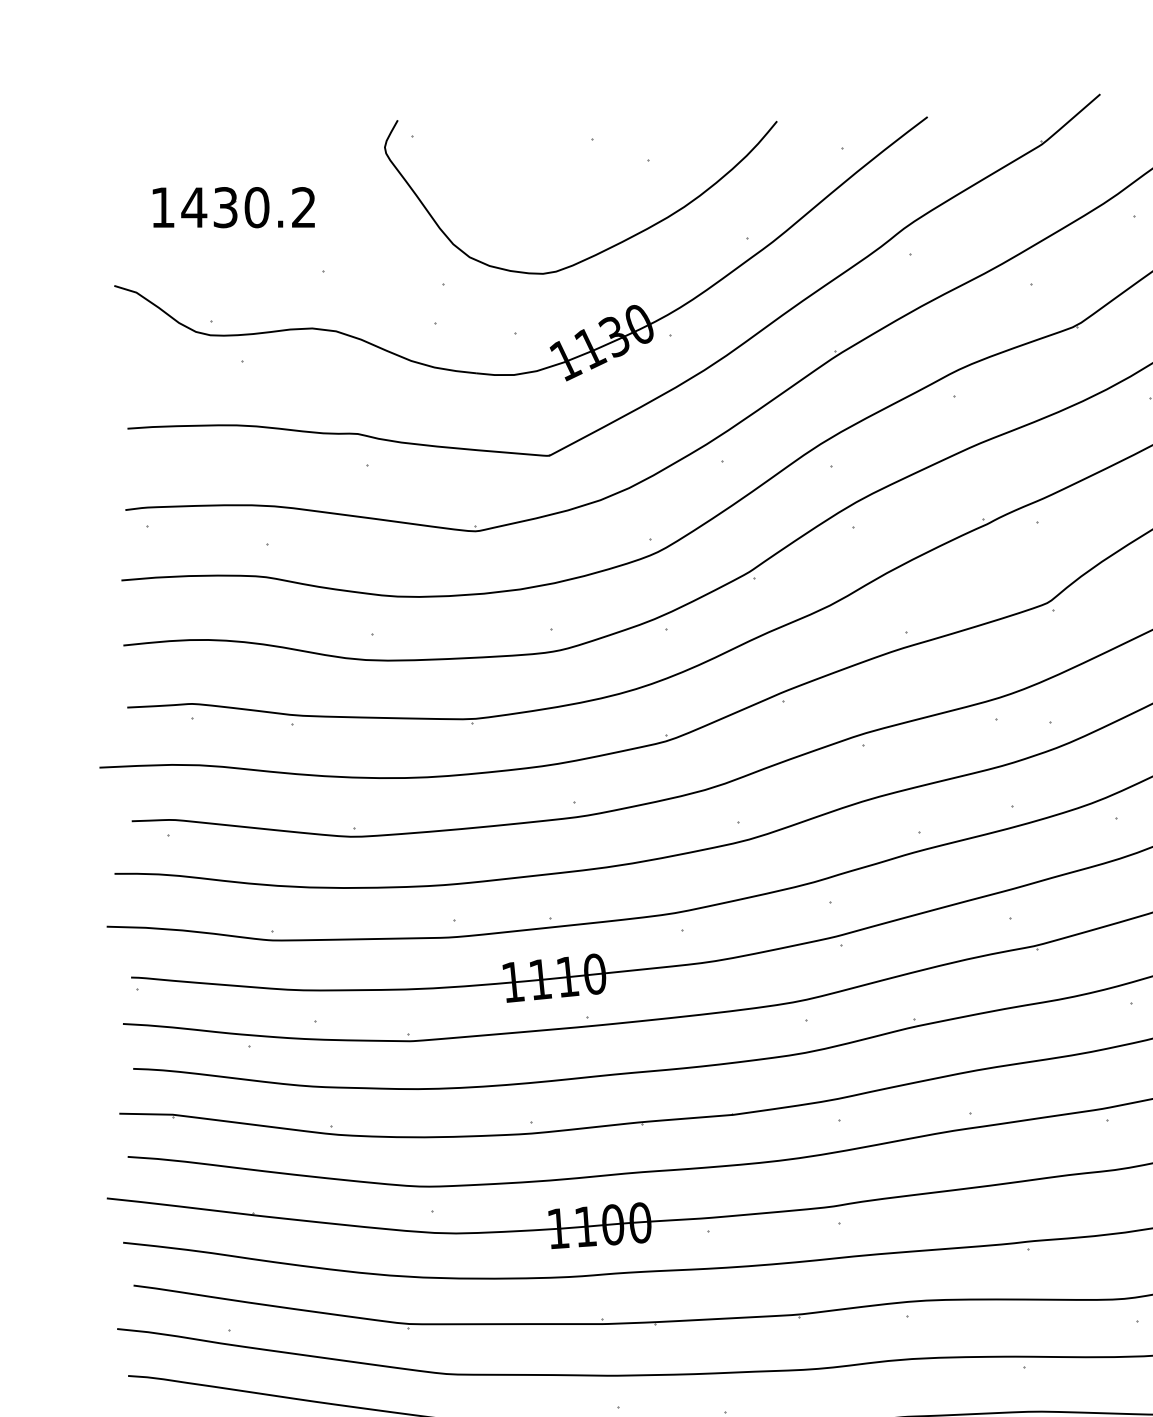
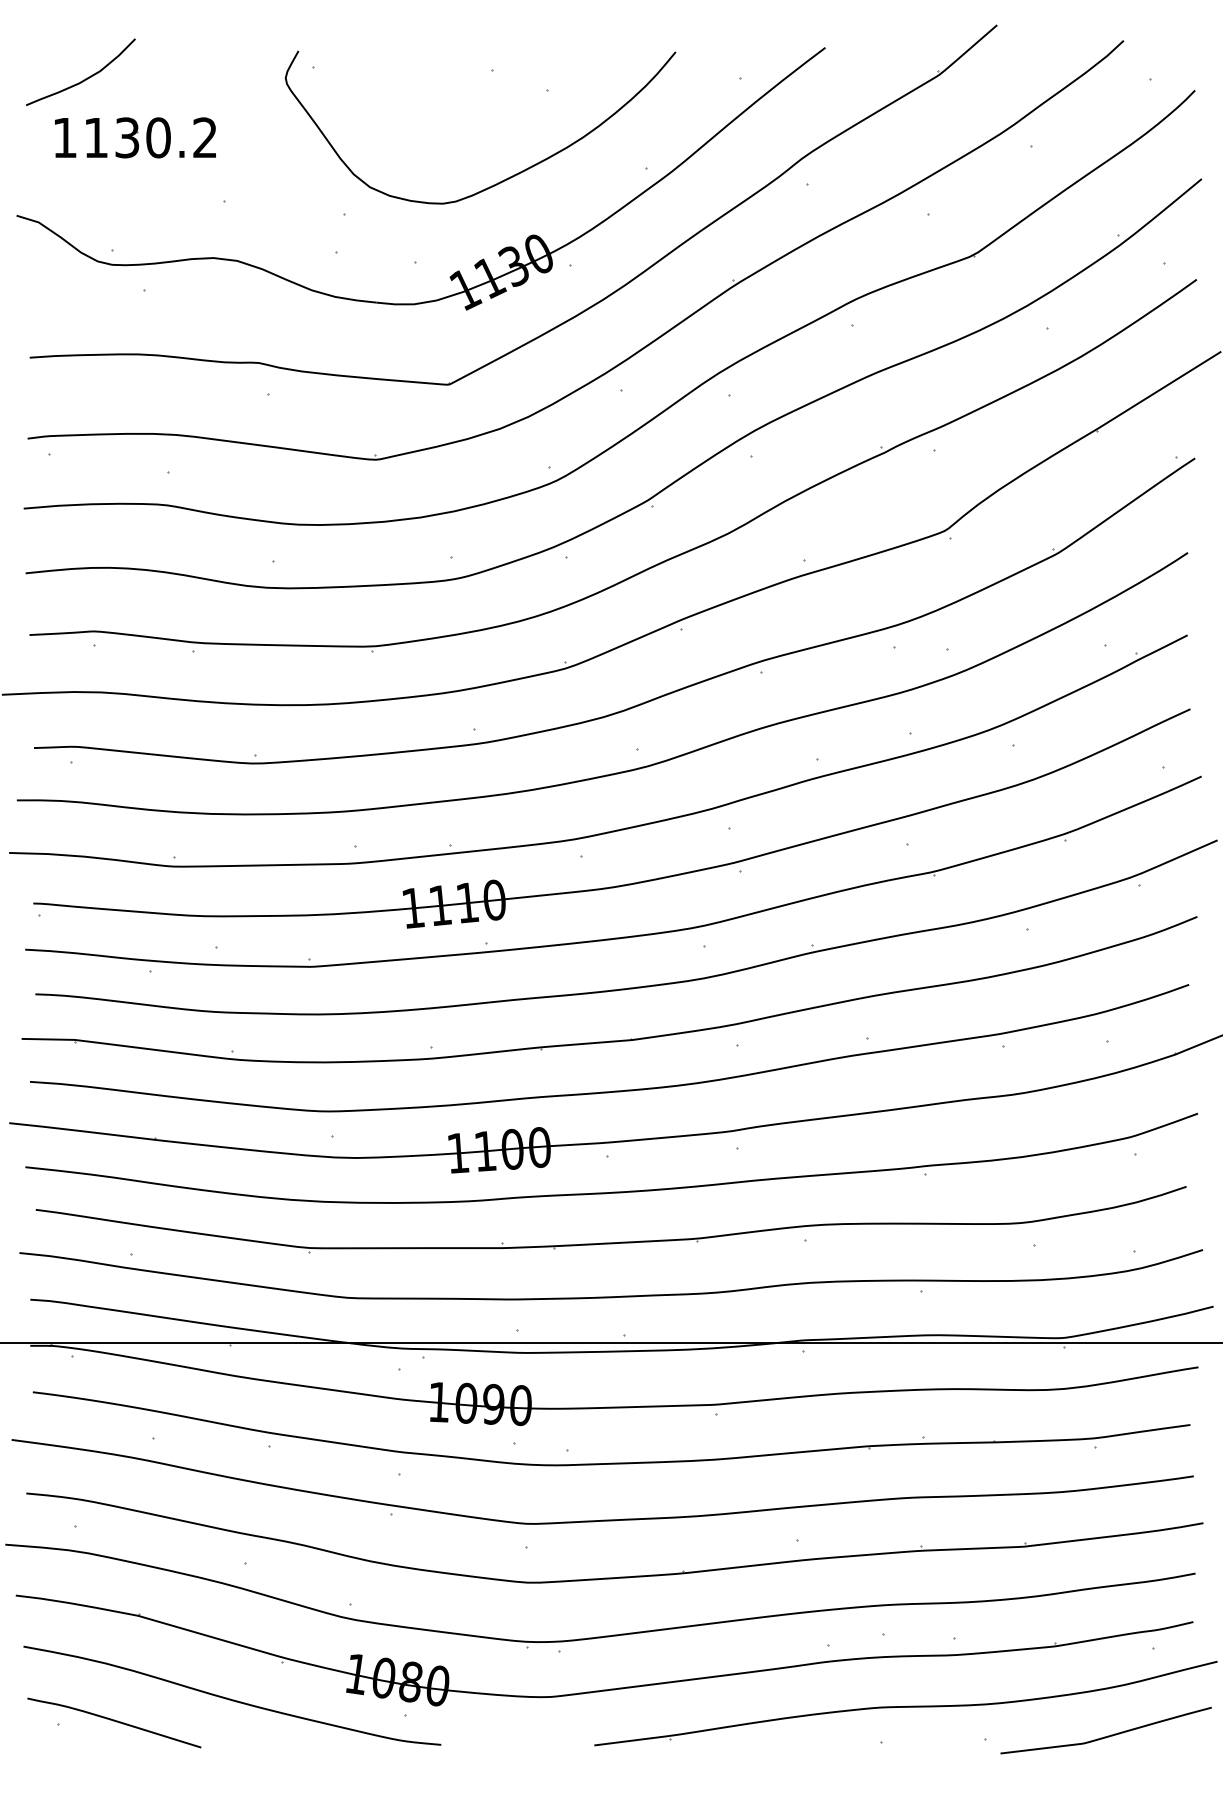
curve: (181, 148) -> (83, 79), added
text: (194, 207) -> (96, 137), 1430.2 -> 1130.2

